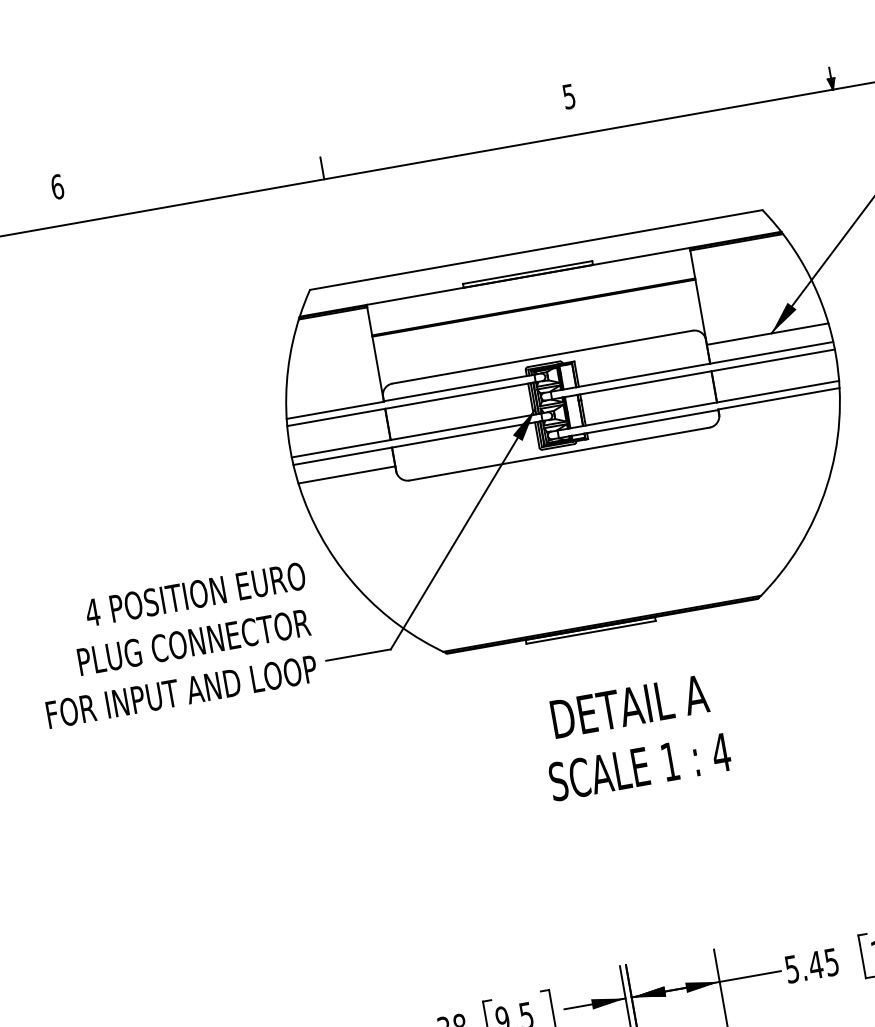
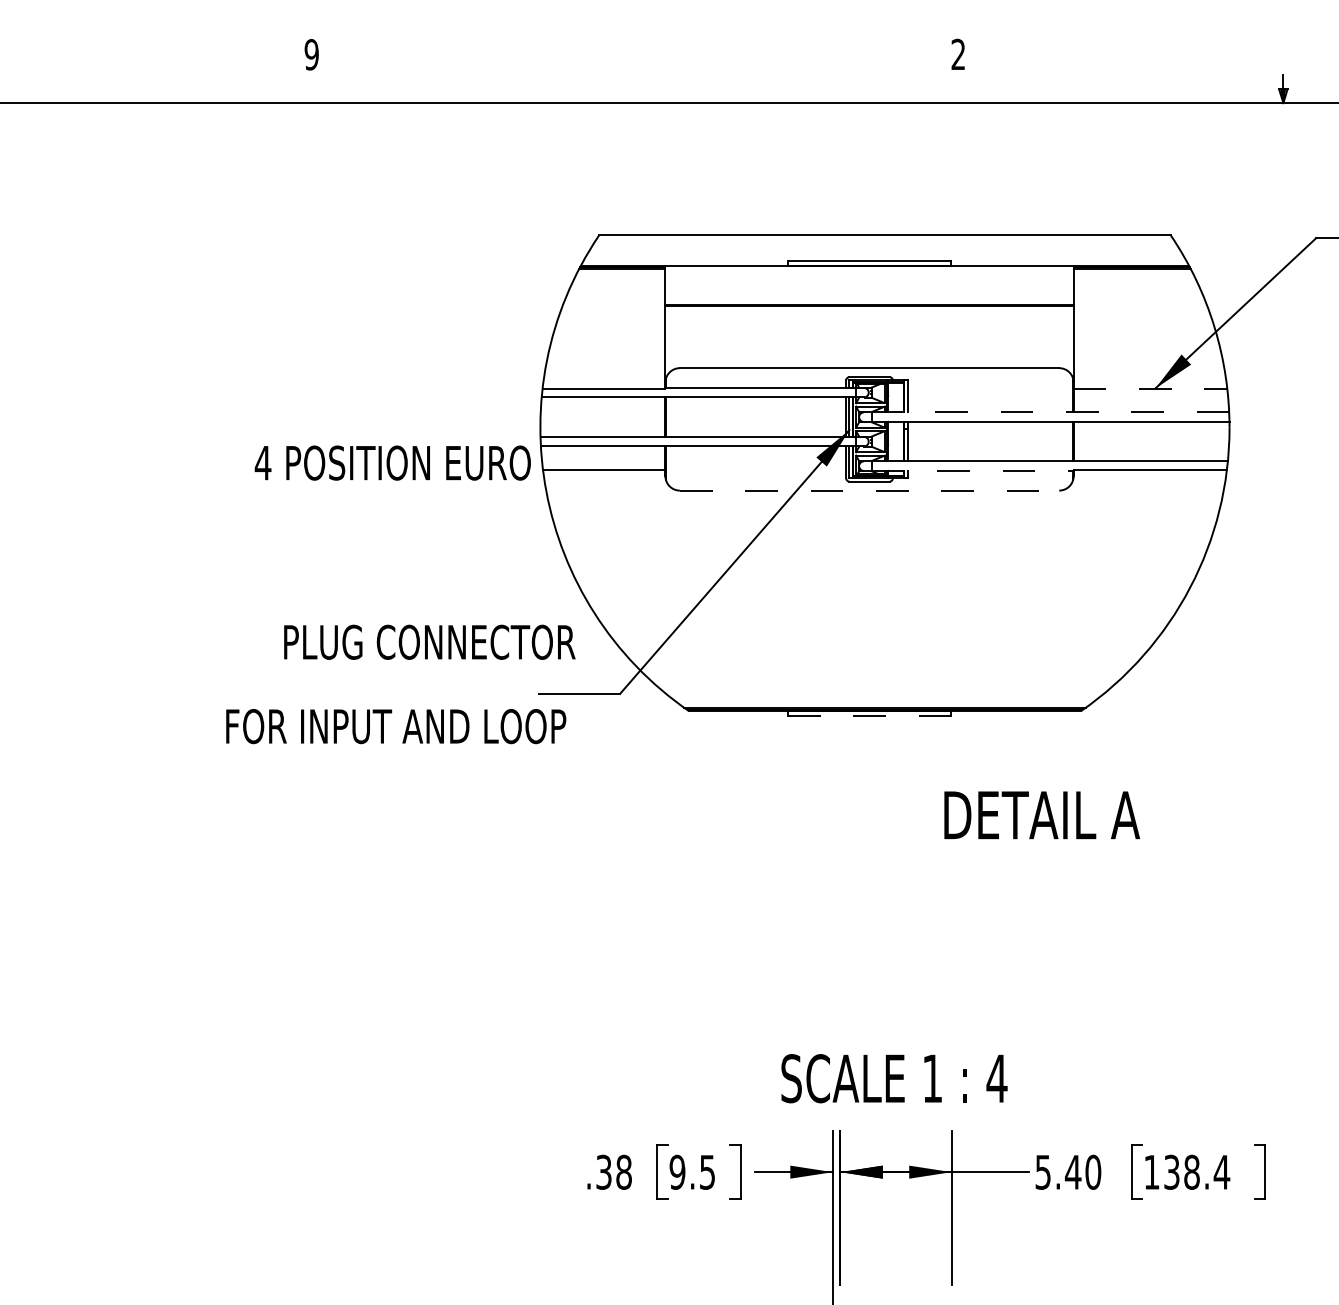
text: (568, 96) -> (957, 54), 5 -> 2
line: (322, 168) -> (640, 89), removed
text: (57, 186) -> (311, 54), 6 -> 9
line: (767, 334) -> (1150, 388), solid -> dashed
line: (691, 367) -> (1050, 412), solid -> dashed
line: (638, 423) -> (972, 470), solid -> dashed
line: (559, 453) -> (869, 490), solid -> dashed
text: (195, 594) -> (392, 462), moved
line: (590, 632) -> (869, 715), solid -> dashed
text: (193, 641) -> (429, 641), moved
text: (182, 691) -> (396, 726), moved
text: (630, 706) -> (1042, 815), moved
text: (640, 766) -> (894, 1078), moved
text: (831, 961) -> (1093, 1171), 5.45 -> 5.40

